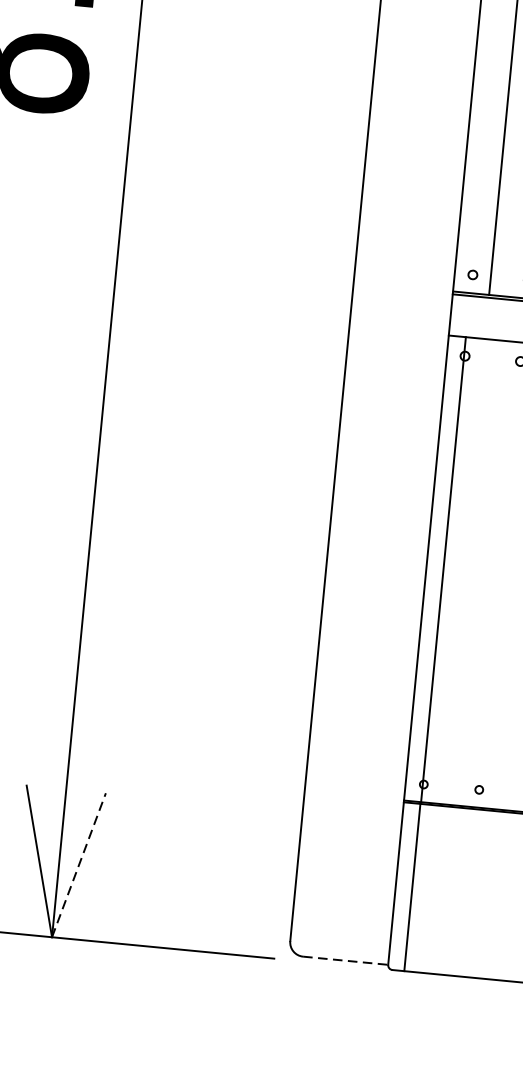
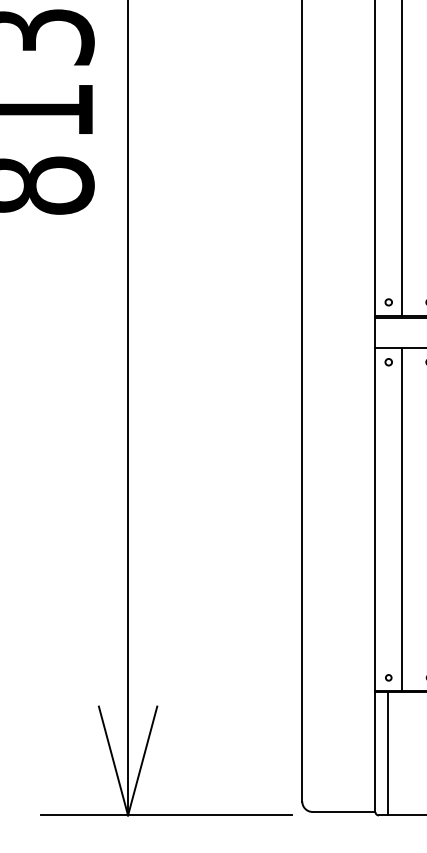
line: (444, 569) -> (402, 519), moved
line: (78, 864) -> (142, 760), dashed -> solid
line: (346, 960) -> (344, 811), dashed -> solid

